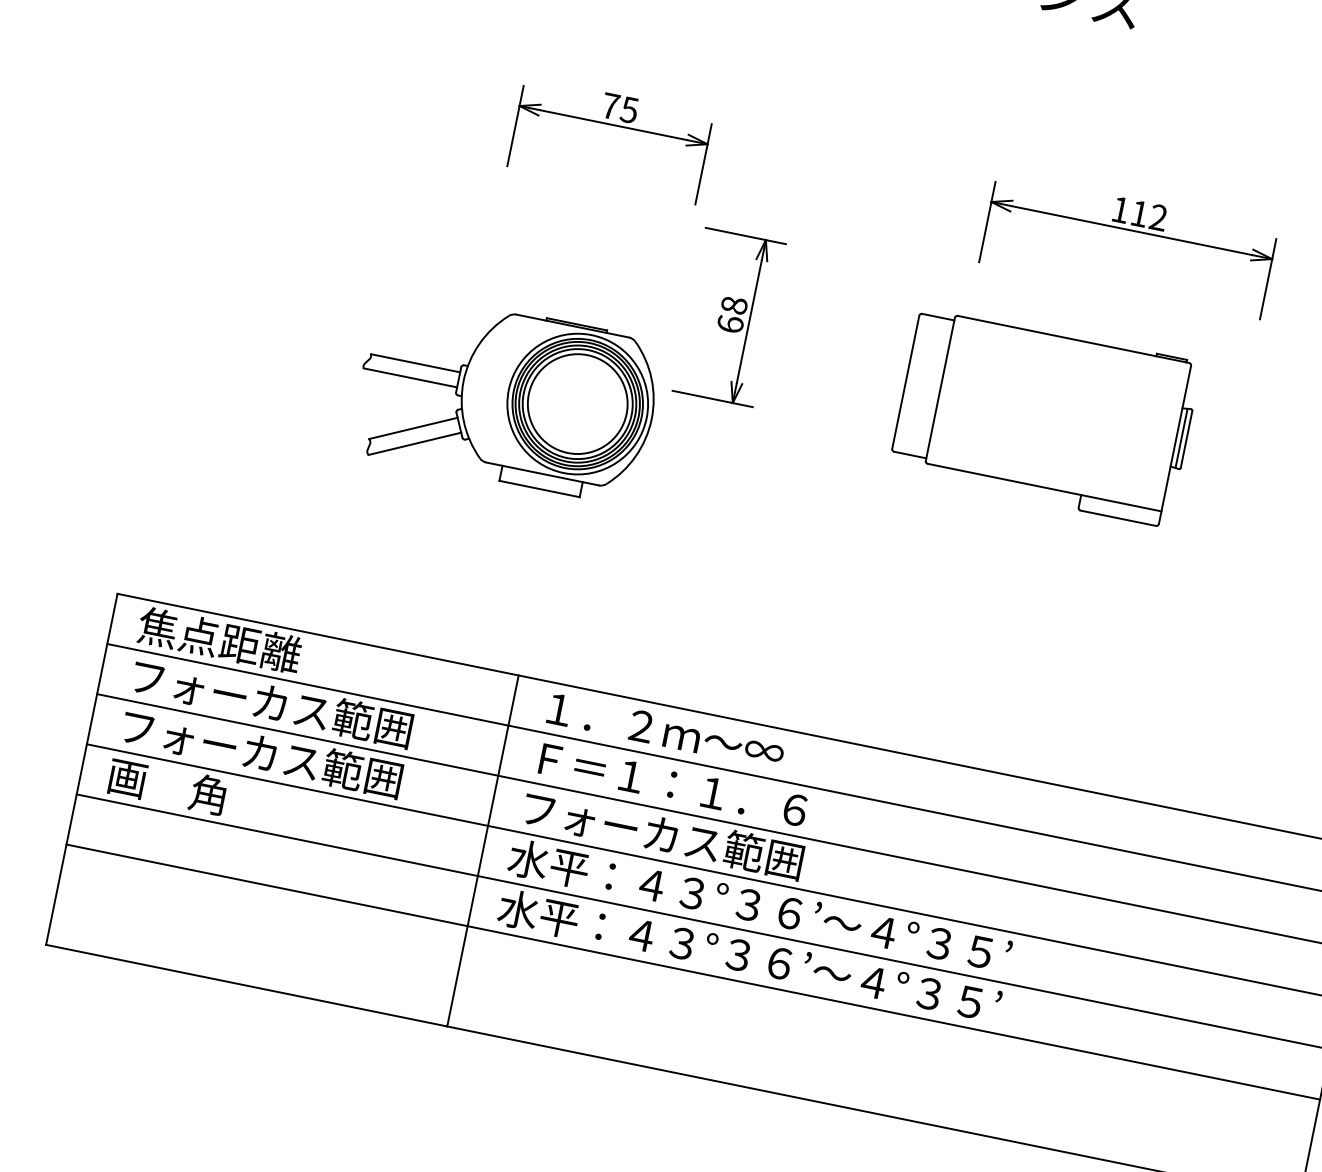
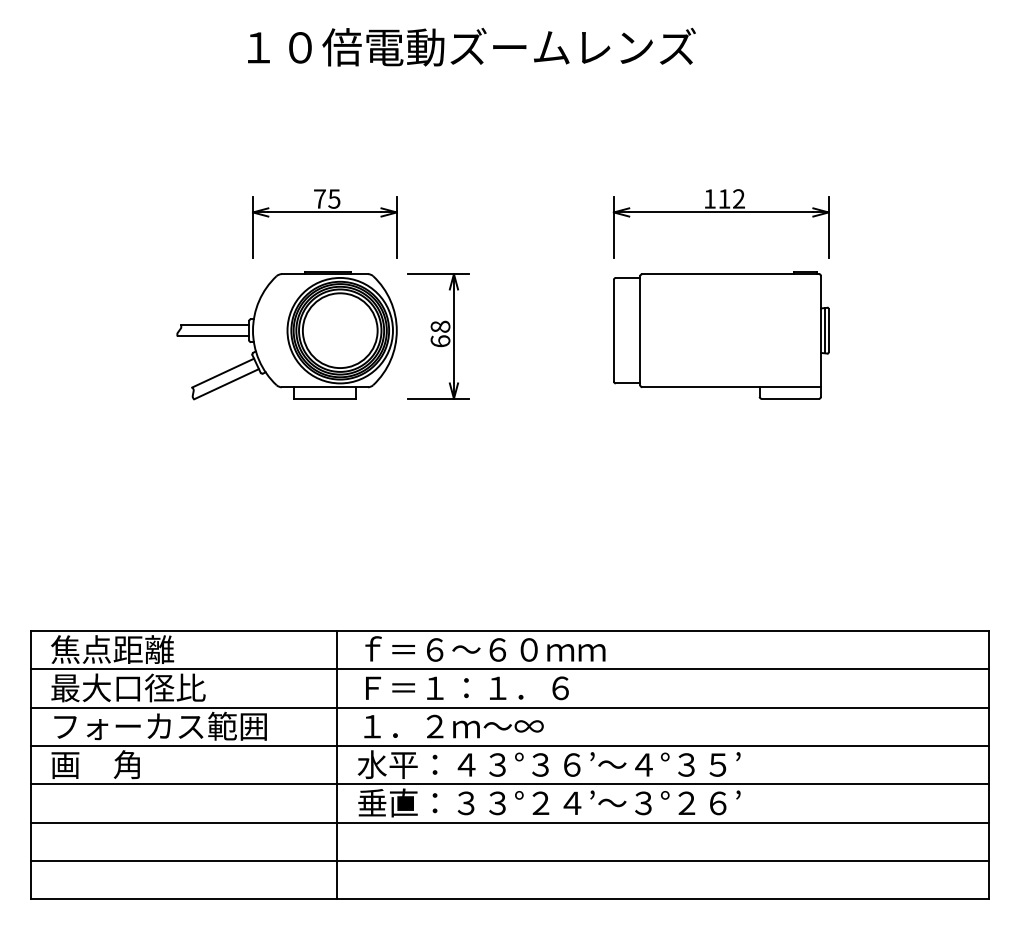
part: (506, 396) -> (286, 335), moved
part: (1045, 417) -> (721, 335), moved
text: (269, 701) -> (158, 687), フォーカス範囲 -> 最大口径比
text: (706, 737) -> (484, 648), １．２ｍ～∞ -> ｆ＝６～６０ｍｍ
text: (663, 833) -> (467, 725), フォーカス範囲 -> １．２ｍ～∞
text: (739, 954) -> (541, 802), 水平：４３°３６’～４°３５’ -> 垂直：３３°２４’～３°２６’
line: (682, 1021) -> (509, 860), added

